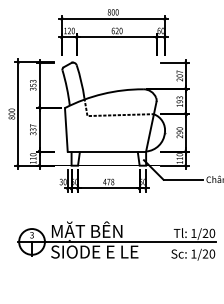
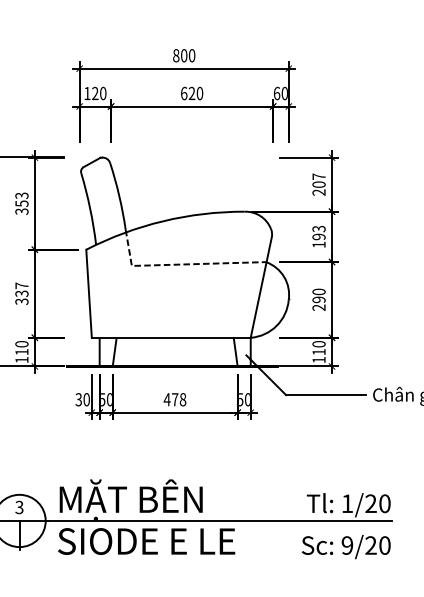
text: (193, 253) -> (346, 544), 1/20 -> 9/20

